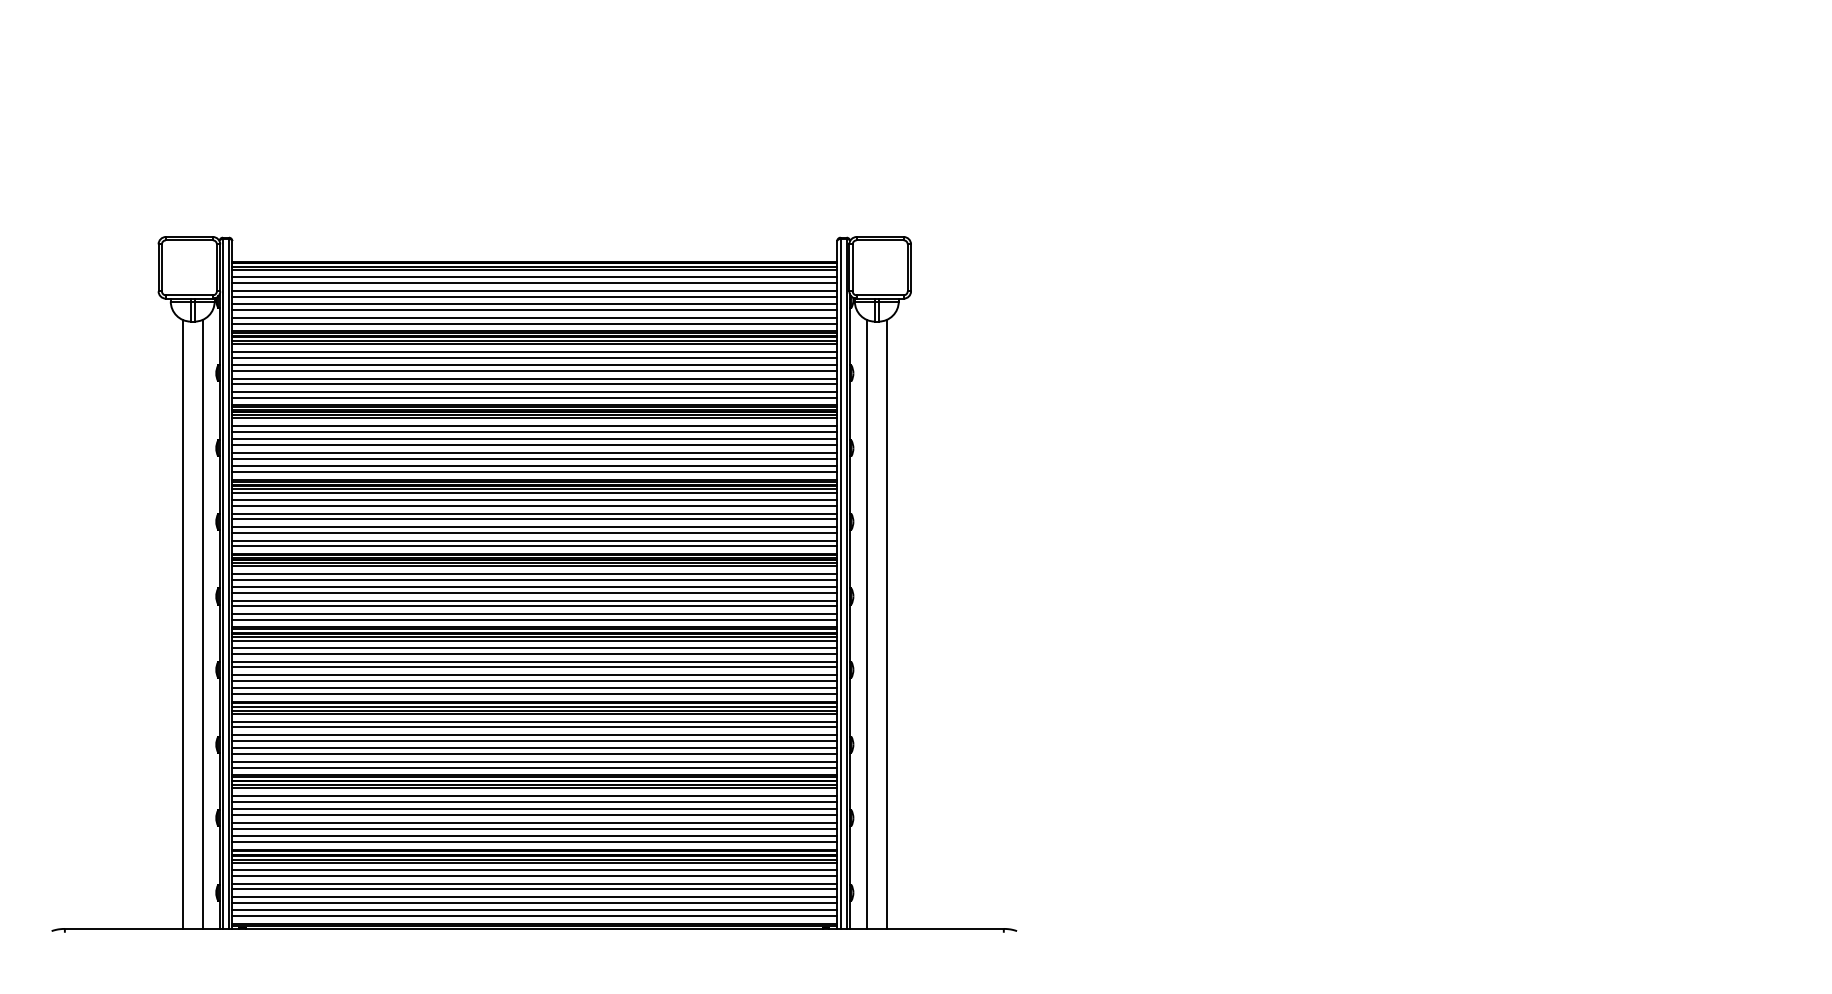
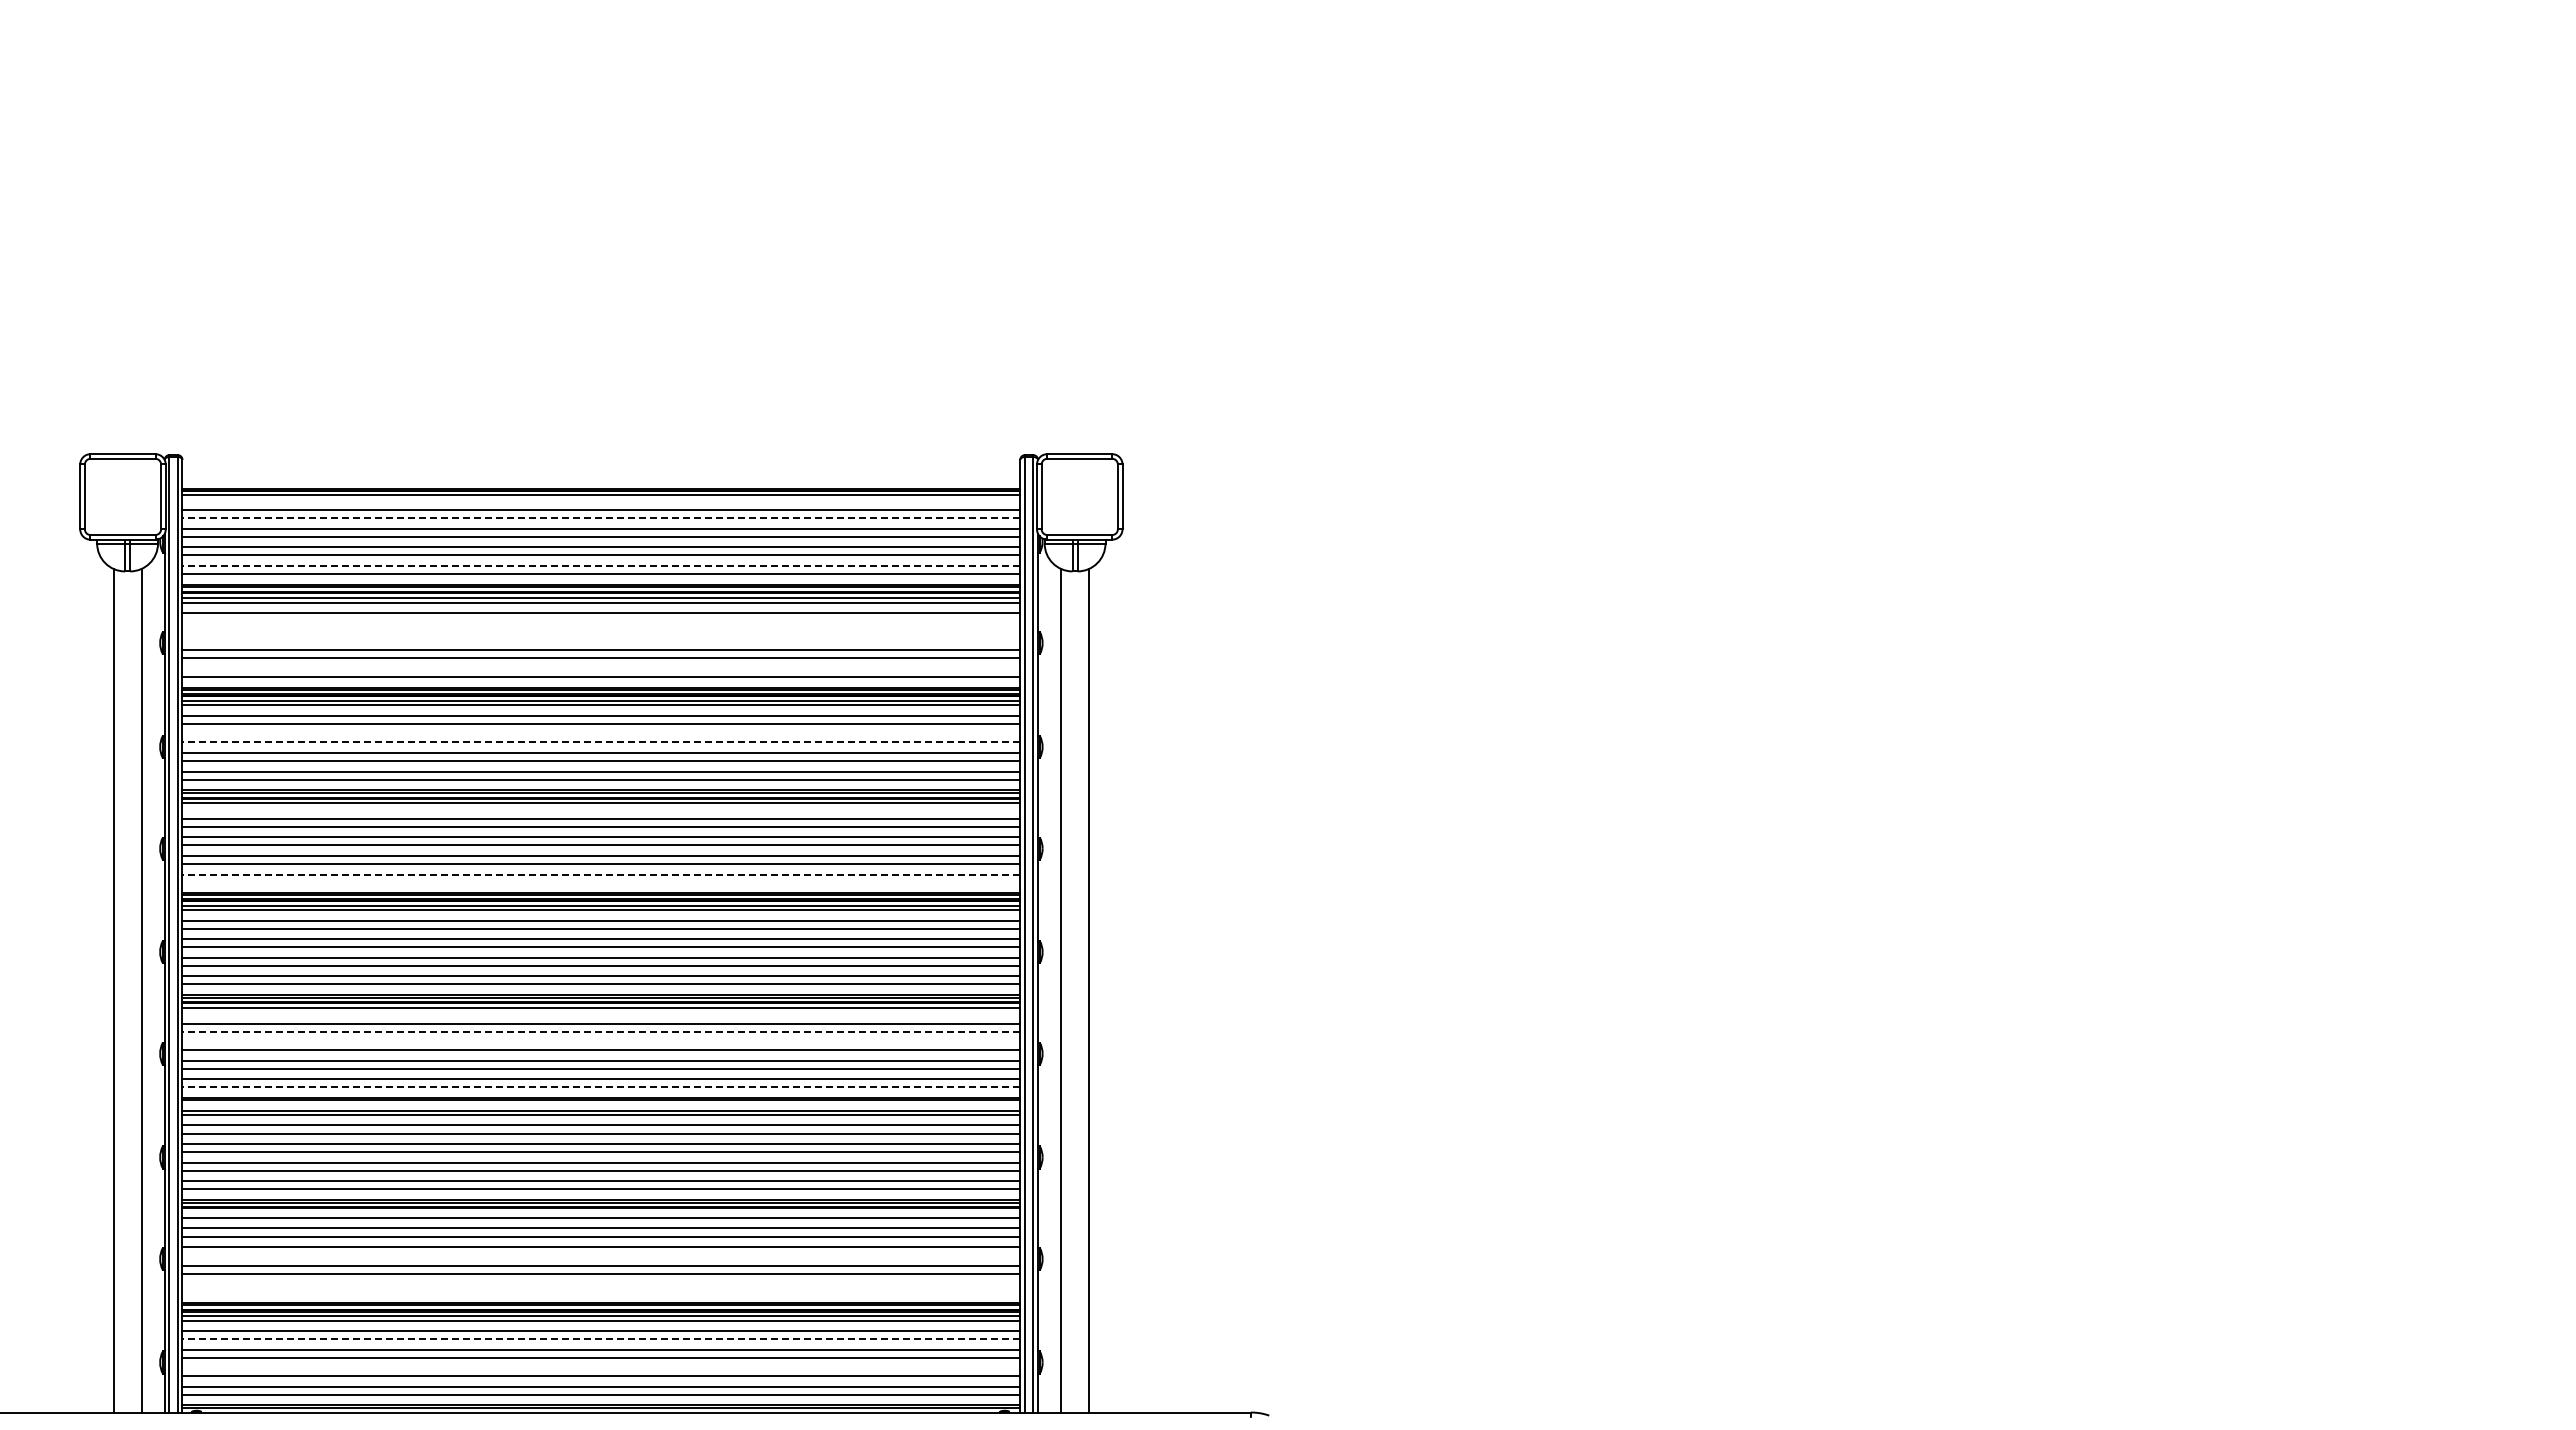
line: (534, 269) -> (601, 499), removed
line: (534, 283) -> (601, 518), solid -> dashed
line: (534, 317) -> (601, 565), solid -> dashed
line: (534, 357) -> (601, 621), removed
line: (534, 365) -> (601, 631), removed
line: (534, 370) -> (601, 639), removed
line: (534, 391) -> (601, 668), removed
line: (534, 439) -> (601, 734), removed
line: (534, 445) -> (601, 742), solid -> dashed
line: (534, 492) -> (601, 808), removed
line: (534, 540) -> (601, 874), solid -> dashed
line: (534, 546) -> (601, 882), removed
line: (534, 640) -> (601, 1013), removed
line: (534, 653) -> (601, 1031), solid -> dashed
line: (534, 661) -> (601, 1042), removed
line: (534, 694) -> (601, 1087), solid -> dashed
line: (534, 706) -> (601, 1104), removed
line: (534, 784) -> (601, 1212), removed
line: (534, 815) -> (601, 1255), removed
line: (534, 836) -> (601, 1284), removed
line: (534, 842) -> (601, 1292), removed
line: (534, 876) -> (601, 1339), solid -> dashed
line: (534, 897) -> (601, 1368), removed

